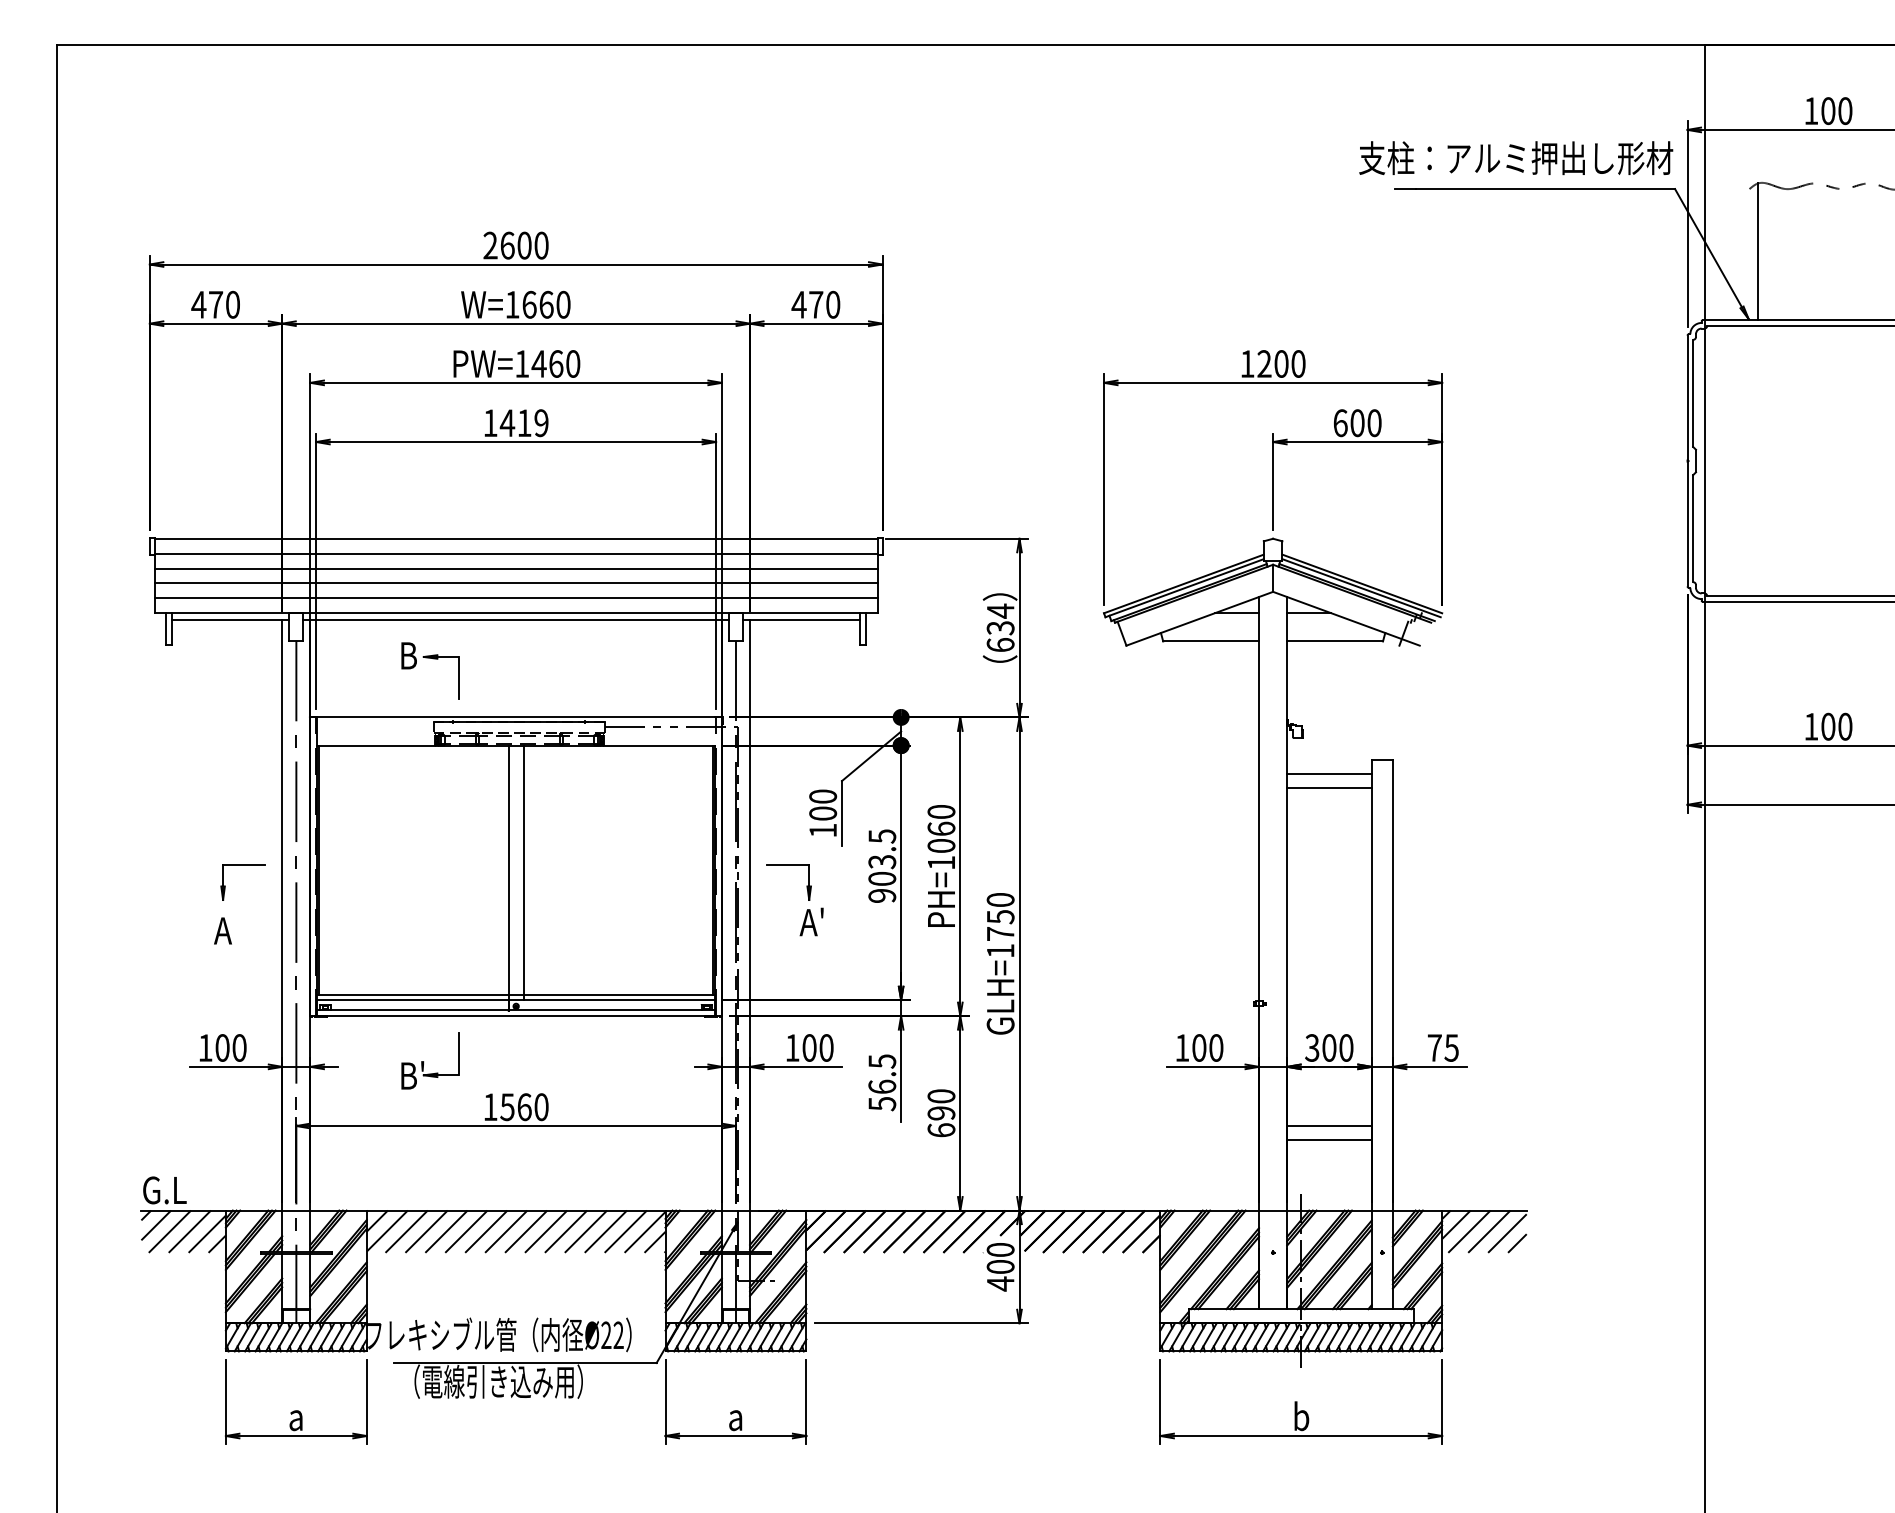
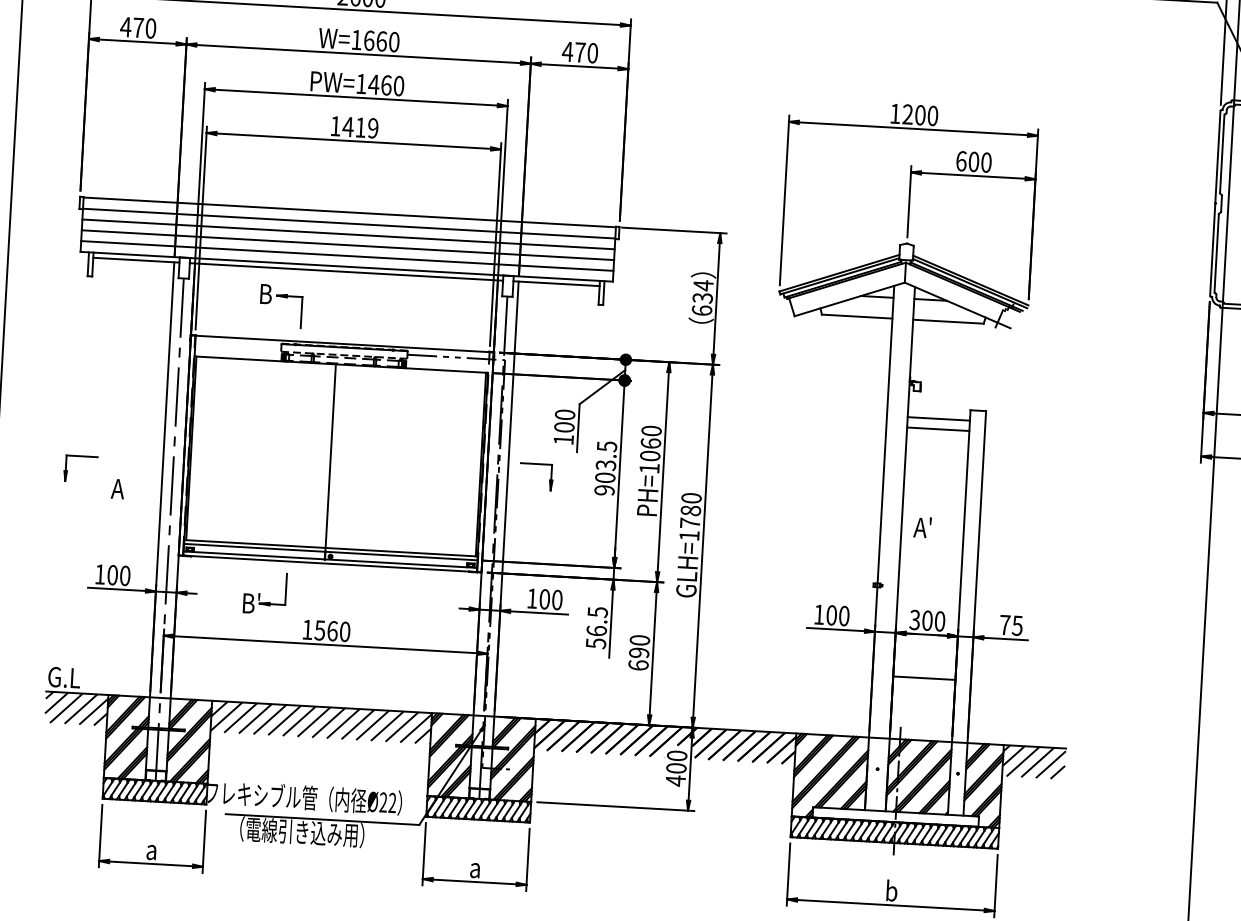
part: (242, 865) -> (80, 456), moved
line: (523, 872) -> (341, 458), removed
text: (1000, 917) -> (690, 511), GLH=1750 -> GLH=1780
text: (811, 921) -> (922, 527), moved
line: (1329, 1140) -> (923, 688), removed

